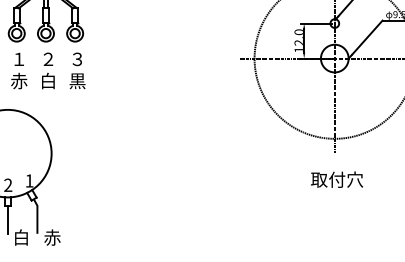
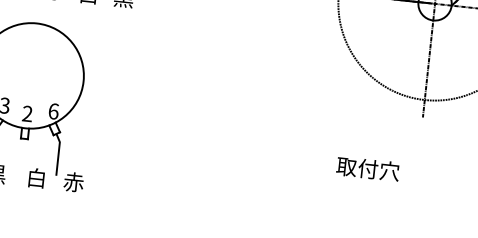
text: (337, 179) -> (368, 168), moved
text: (29, 180) -> (53, 110), 1 -> 6
line: (7, 219) -> (22, 154), removed

